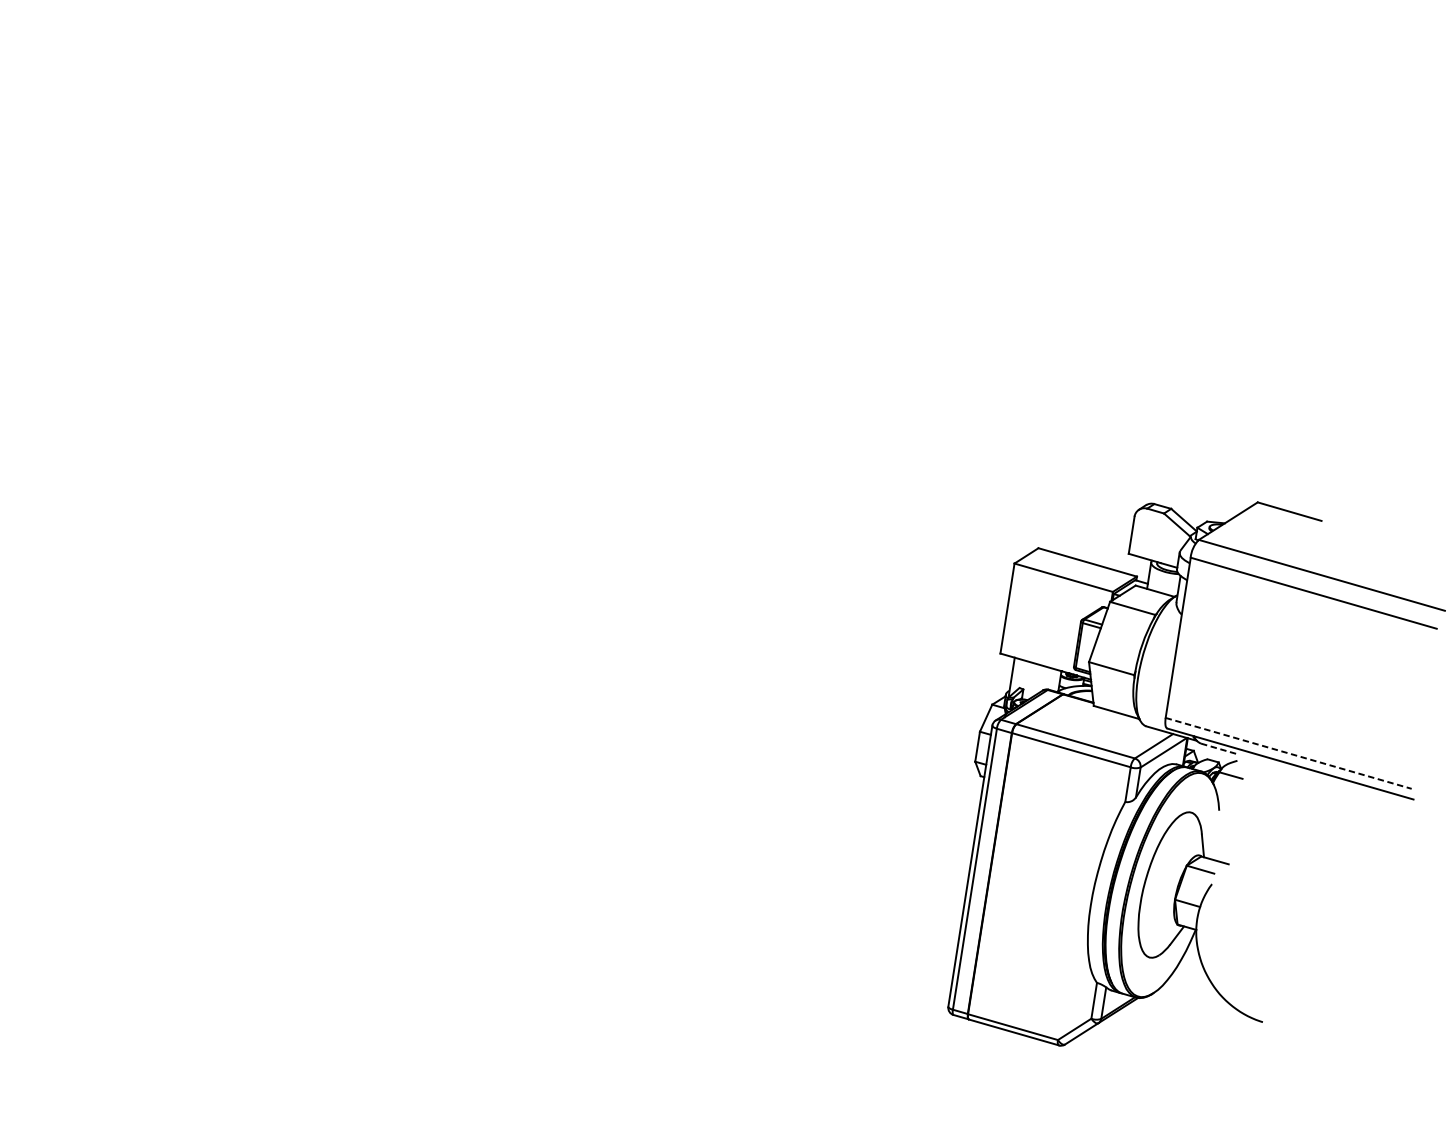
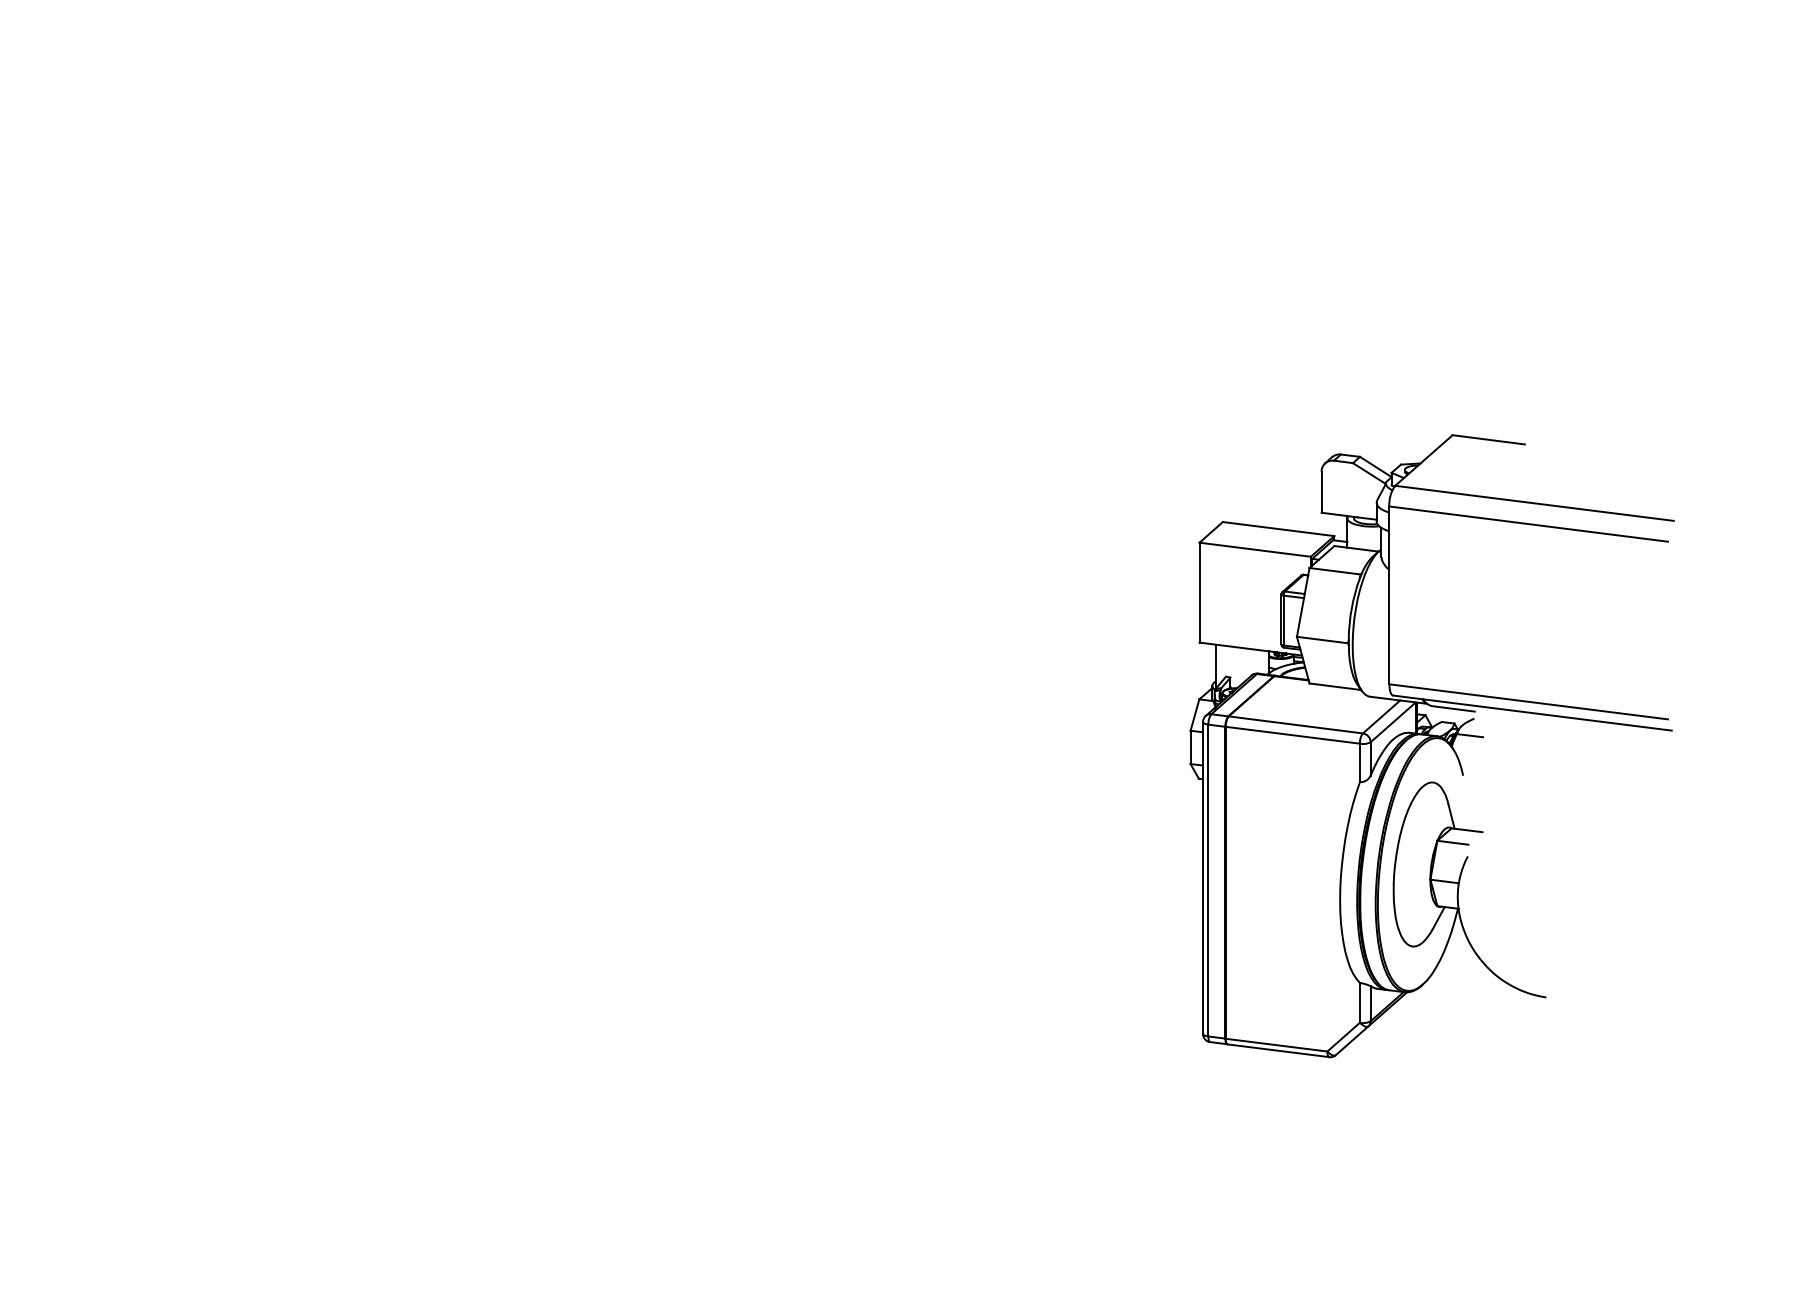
line: (1219, 748) -> (1453, 708), dashed -> solid
line: (1289, 753) -> (1529, 701), dashed -> solid

